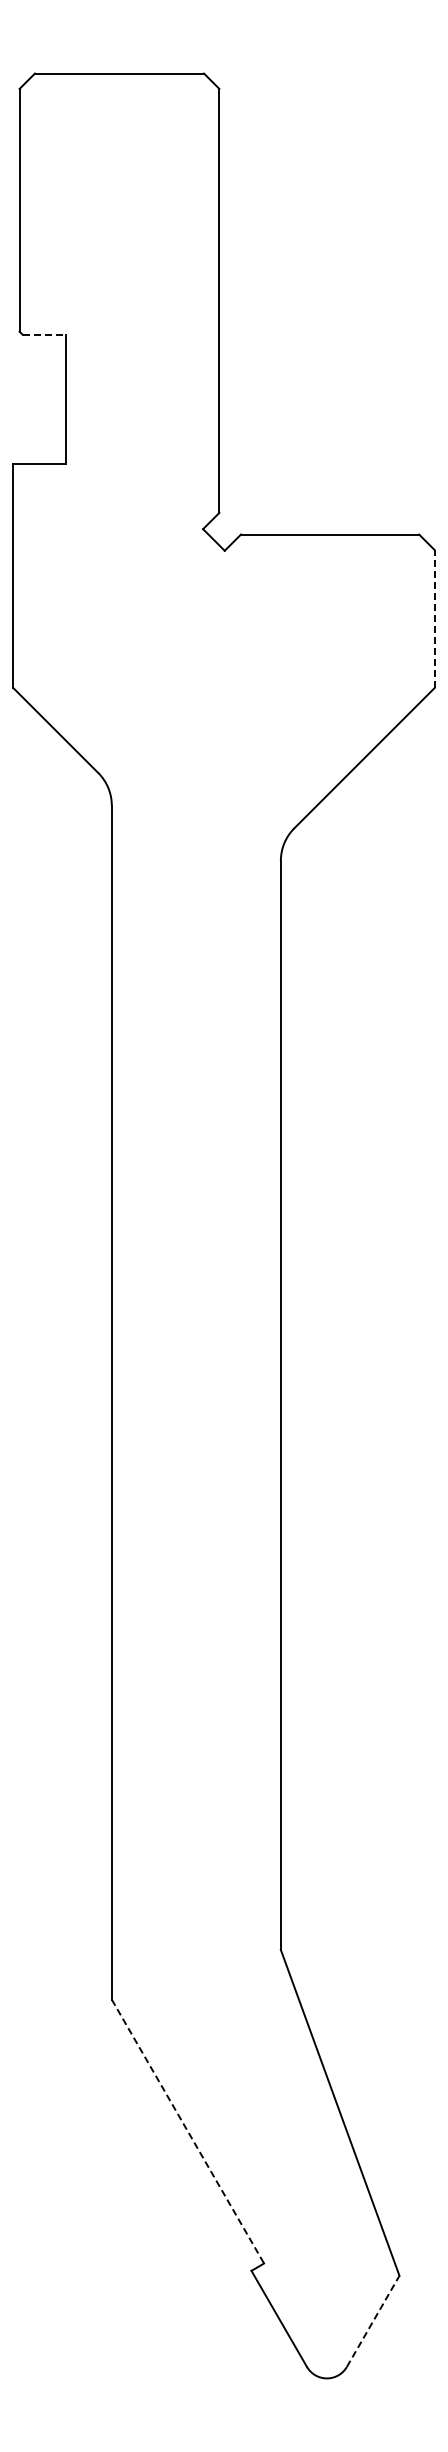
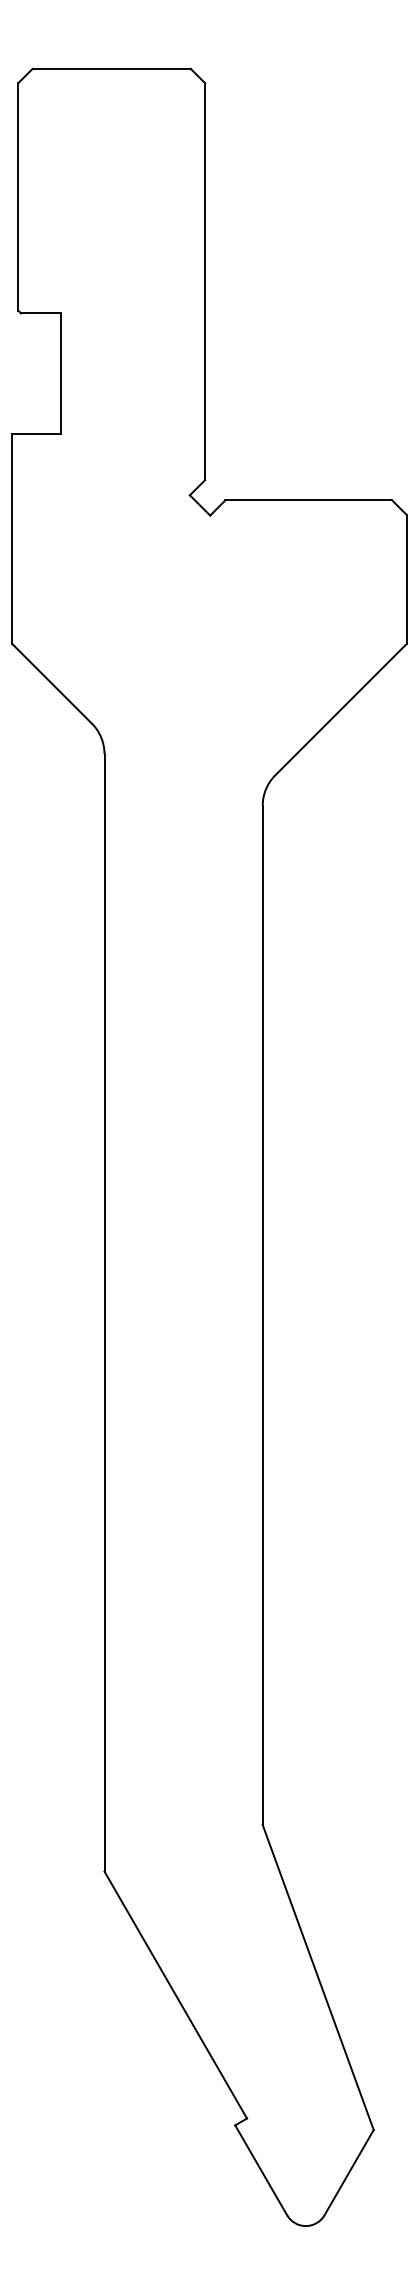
line: (44, 334) -> (41, 313), dashed -> solid
line: (434, 618) -> (406, 578), dashed -> solid
line: (188, 2132) -> (176, 1995), dashed -> solid
line: (373, 2321) -> (349, 2172), dashed -> solid

